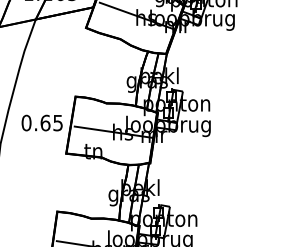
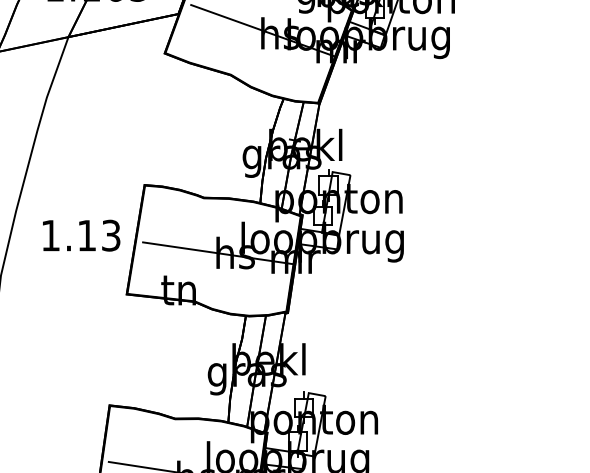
text: (41, 122) -> (79, 234), 0.65 -> 1.13

